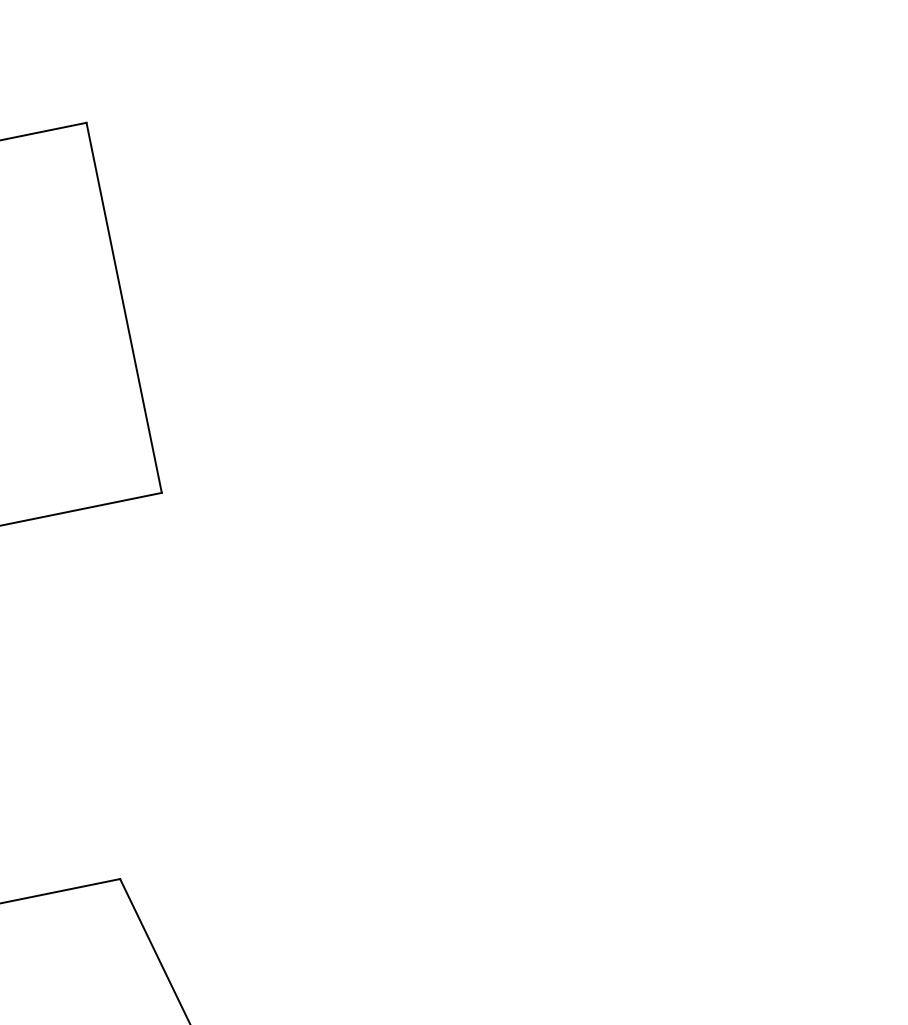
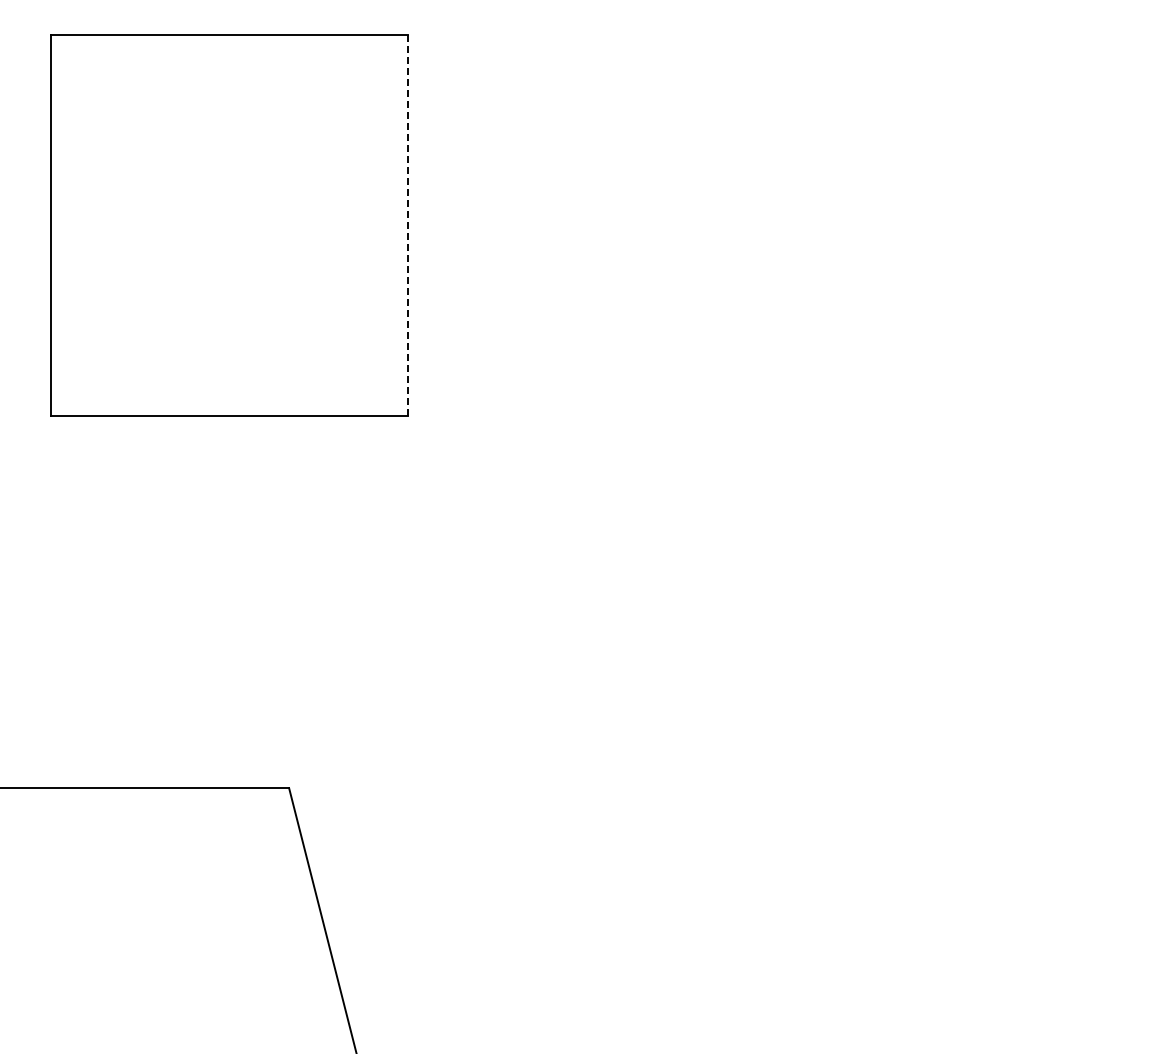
line: (123, 307) -> (407, 225), solid -> dashed

